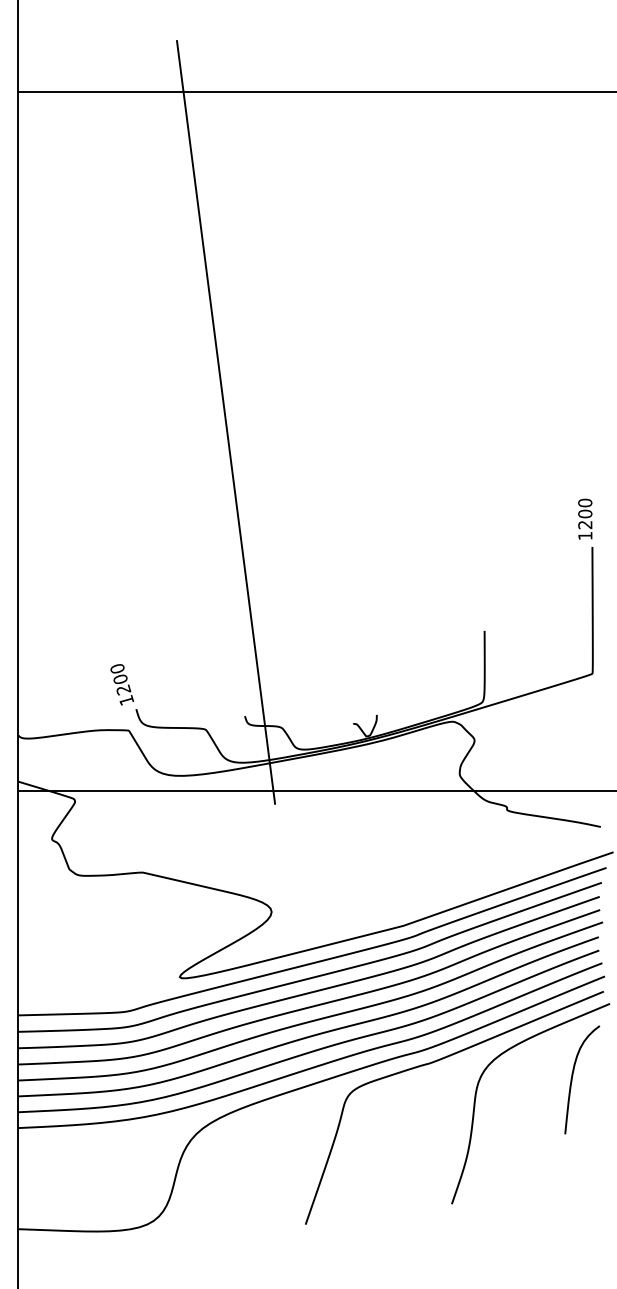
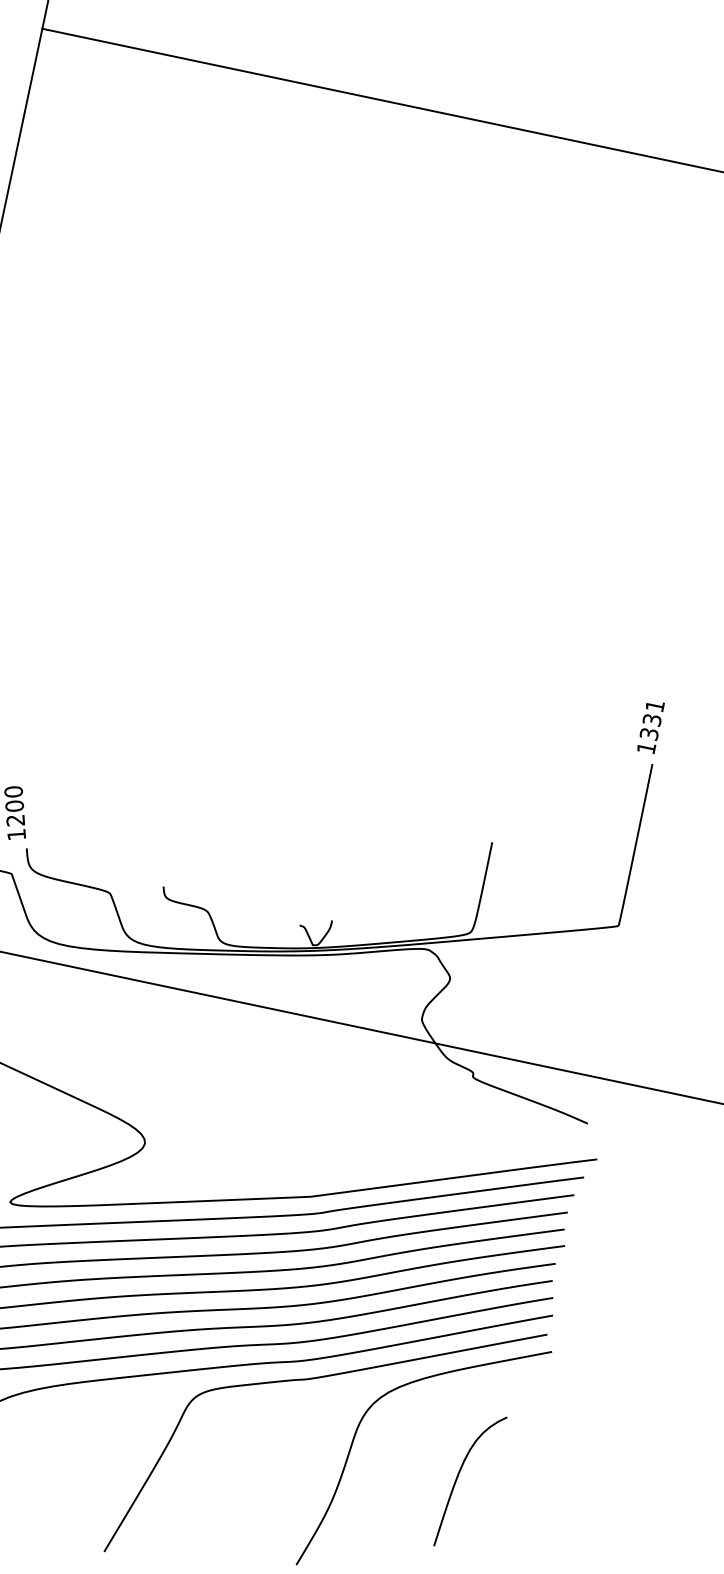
line: (226, 422) -> (218, 506), removed
text: (585, 513) -> (652, 719), 1200 -> 1331
curve: (573, 1075) -> (460, 1473), moved

